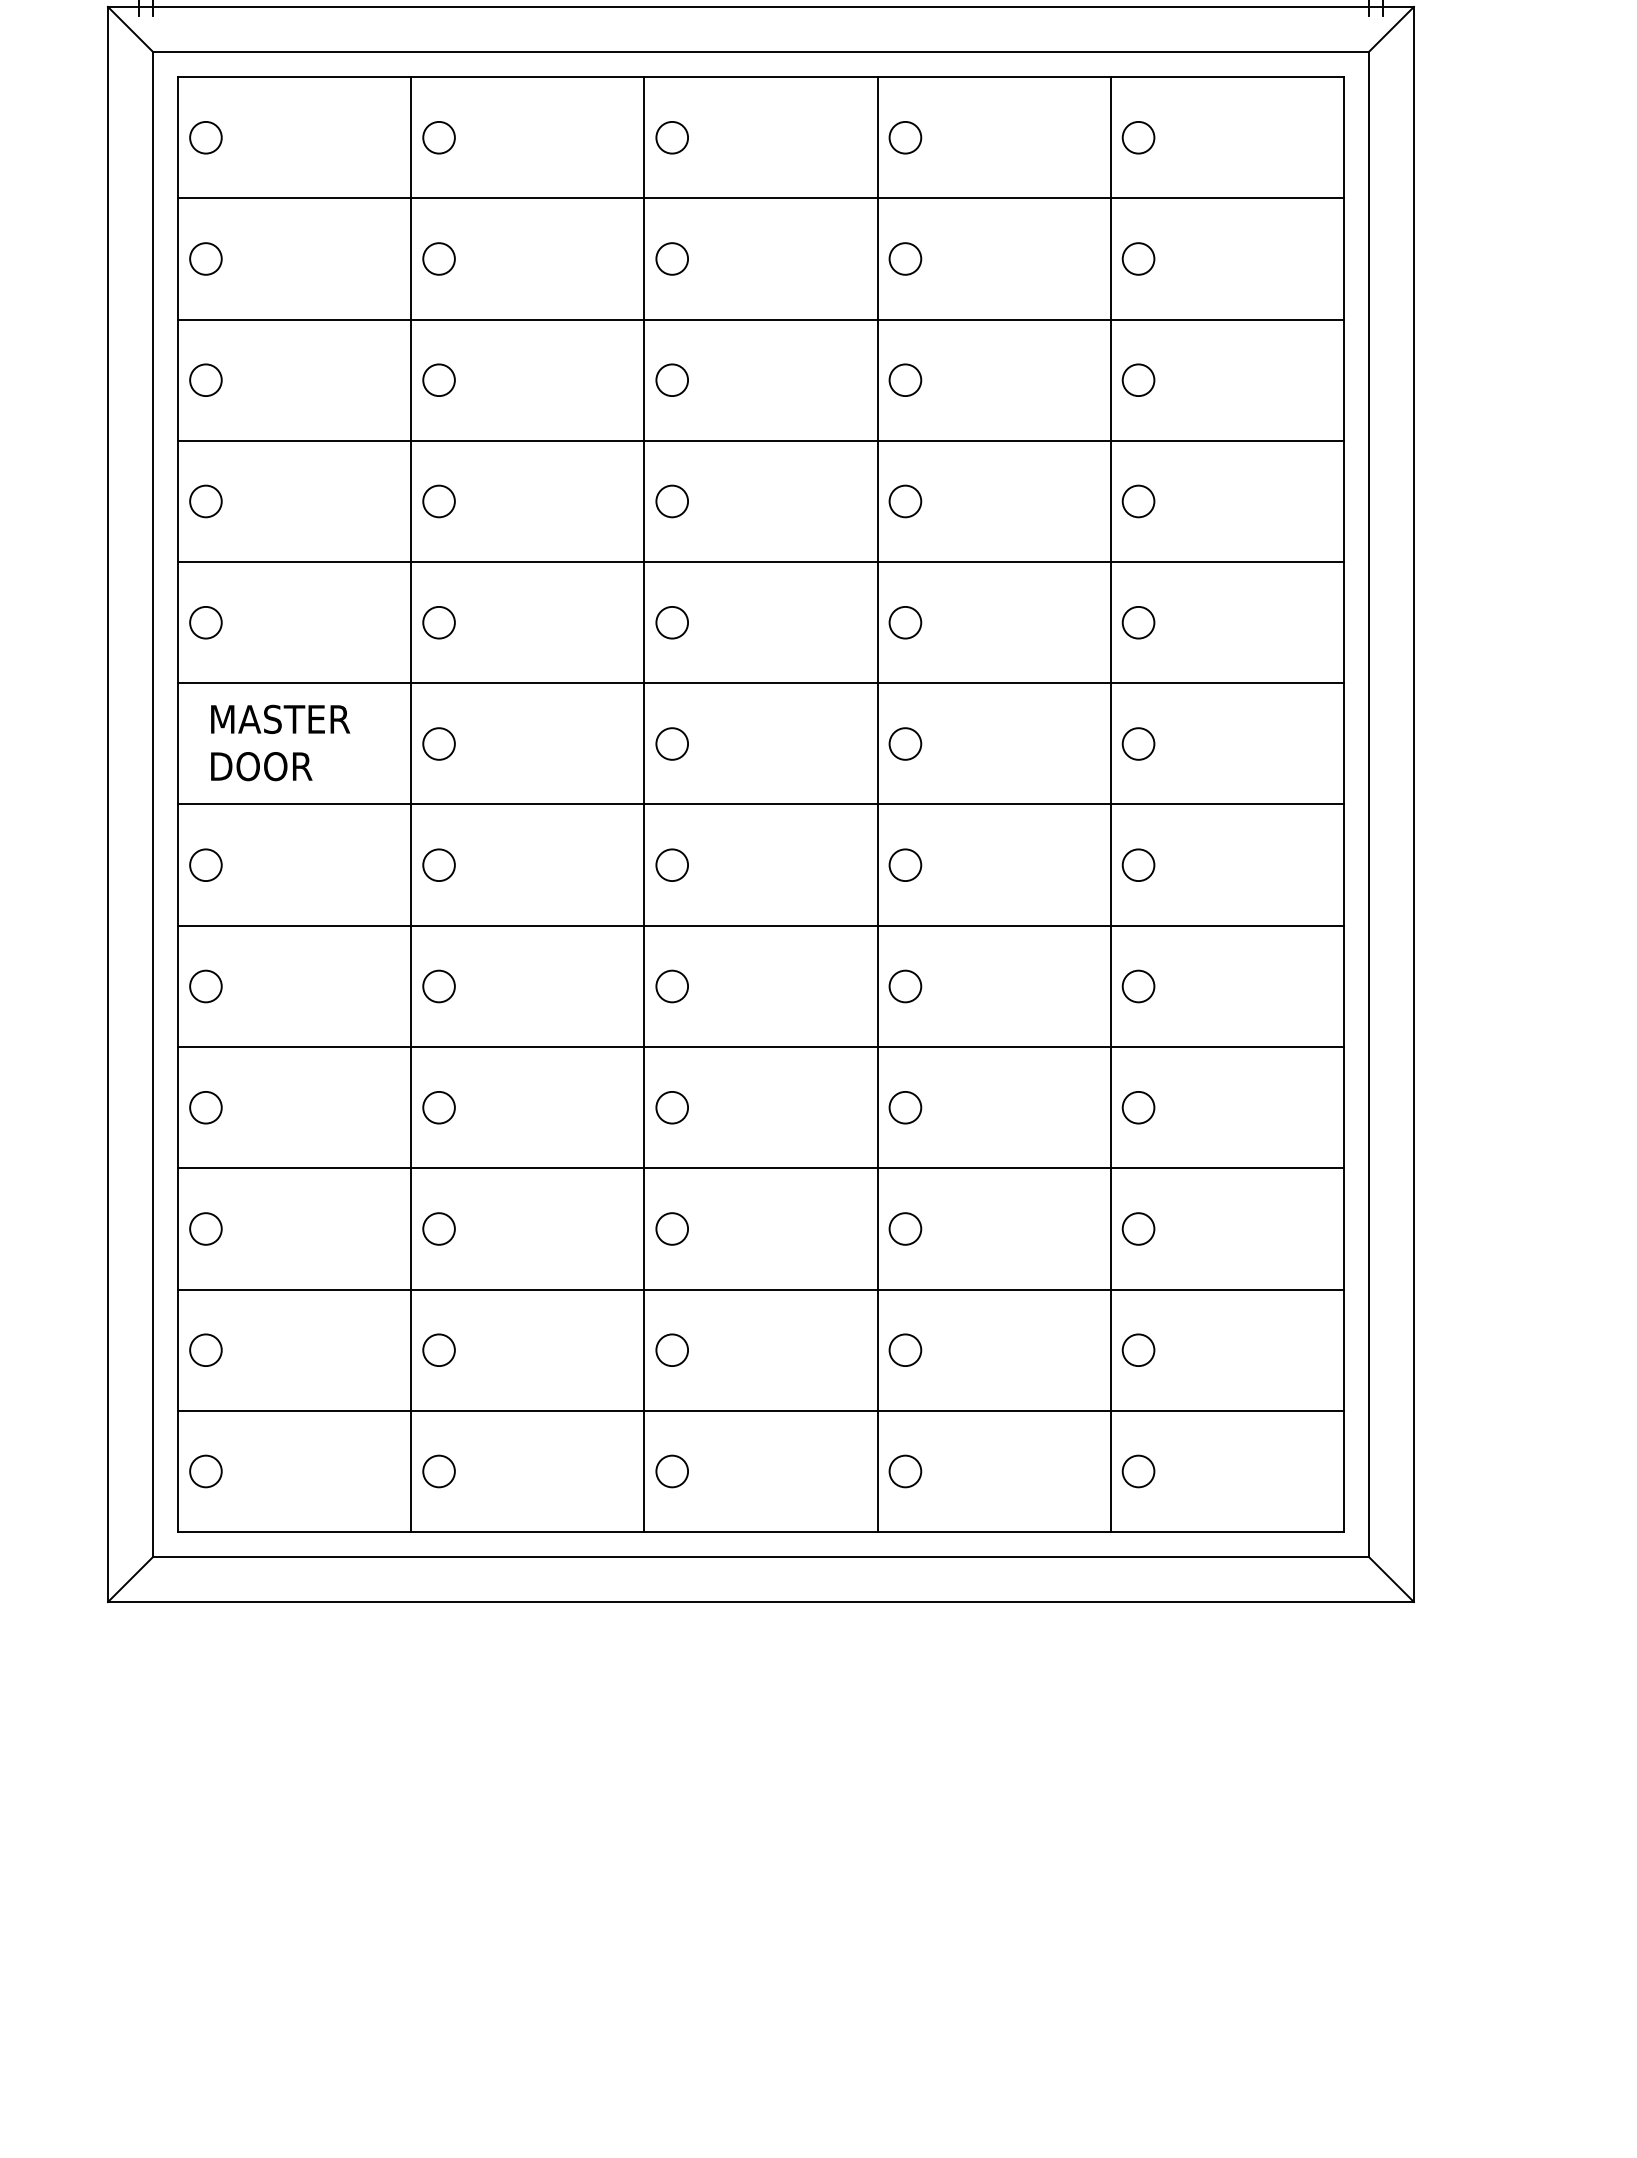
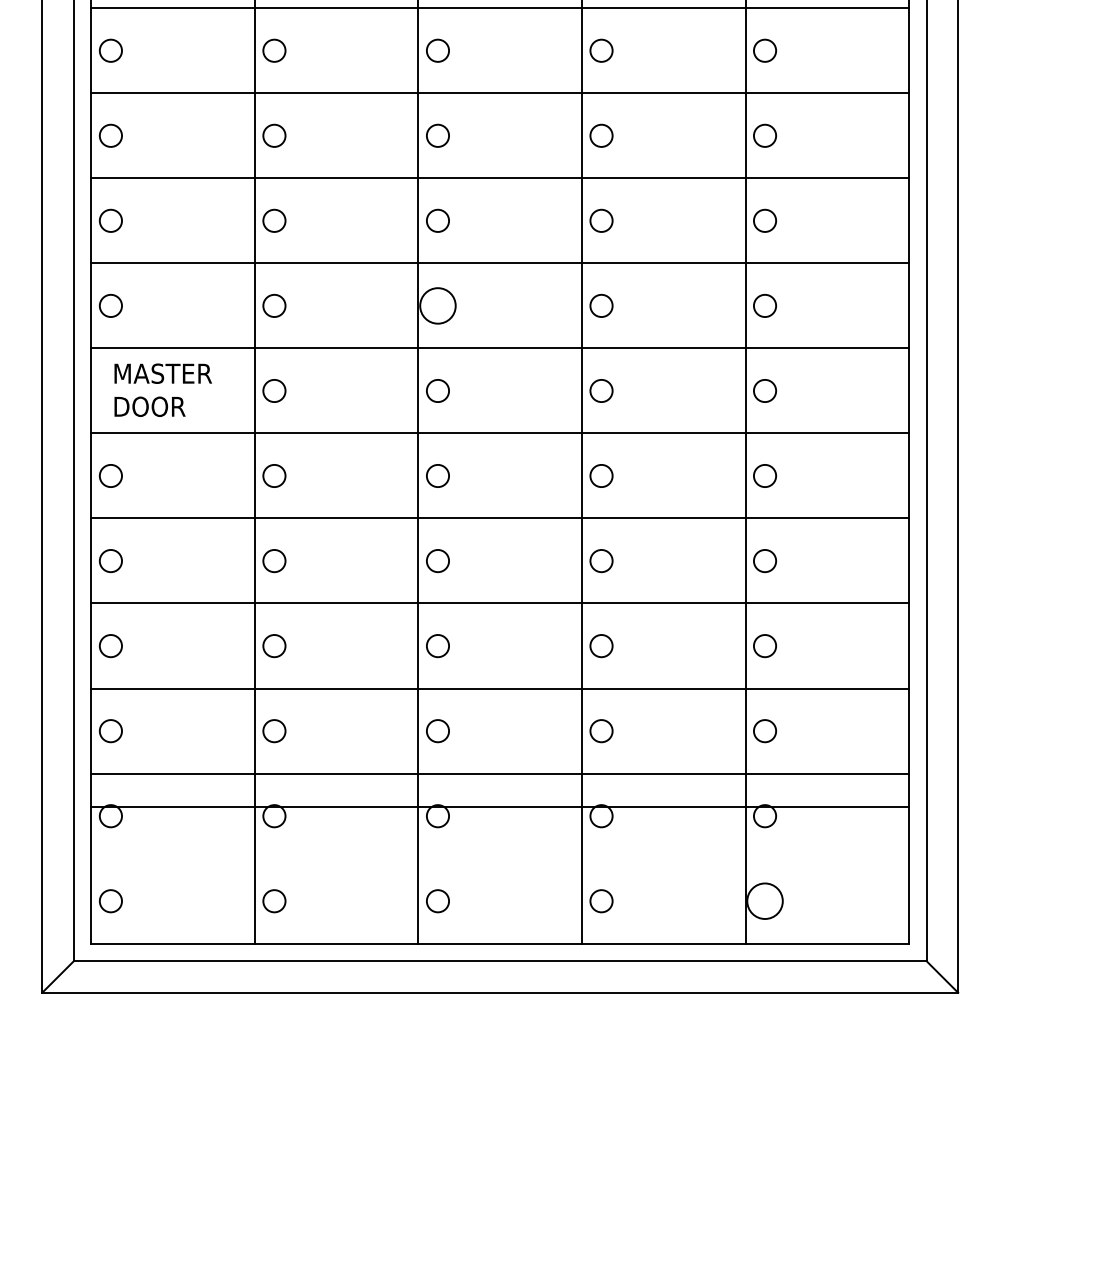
circle: (672, 622) -> (438, 305), size x1.6
line: (760, 1410) -> (499, 806), moved
circle: (1138, 1471) -> (765, 901), size x1.6

